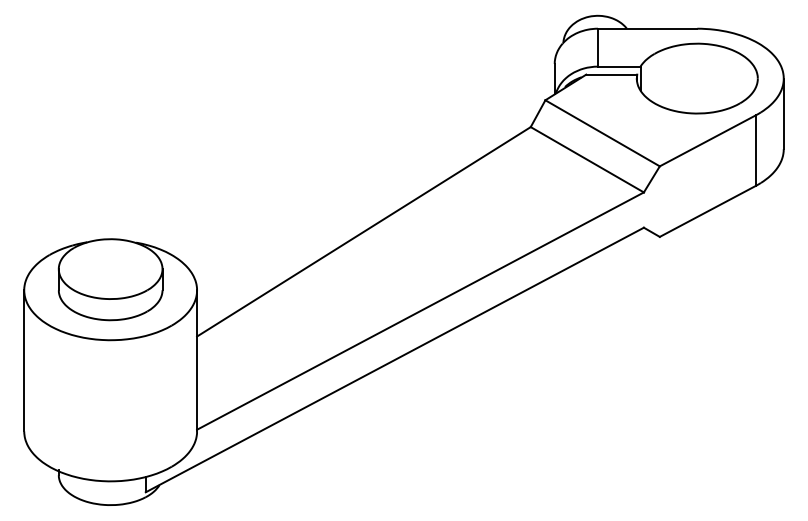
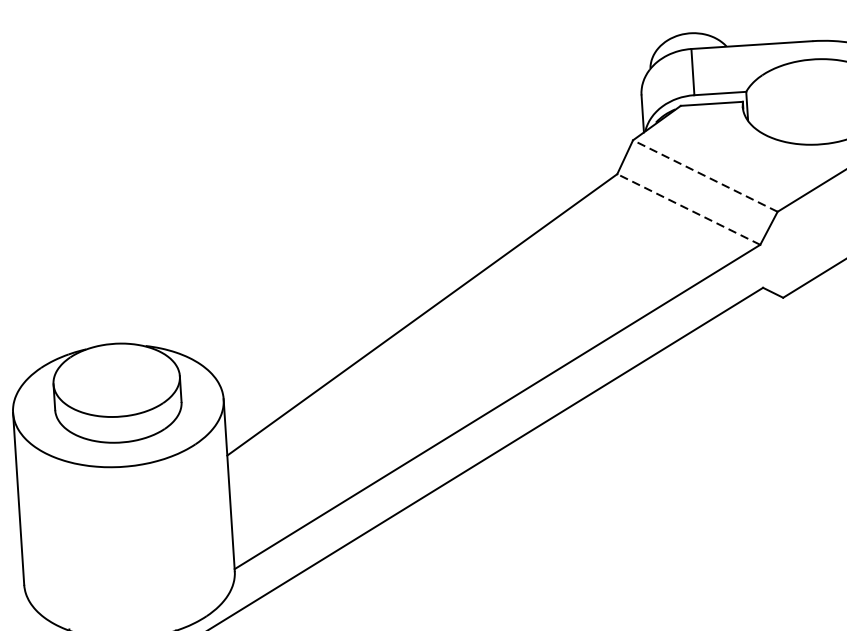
line: (602, 133) -> (705, 176), solid -> dashed
line: (586, 159) -> (687, 209), solid -> dashed

